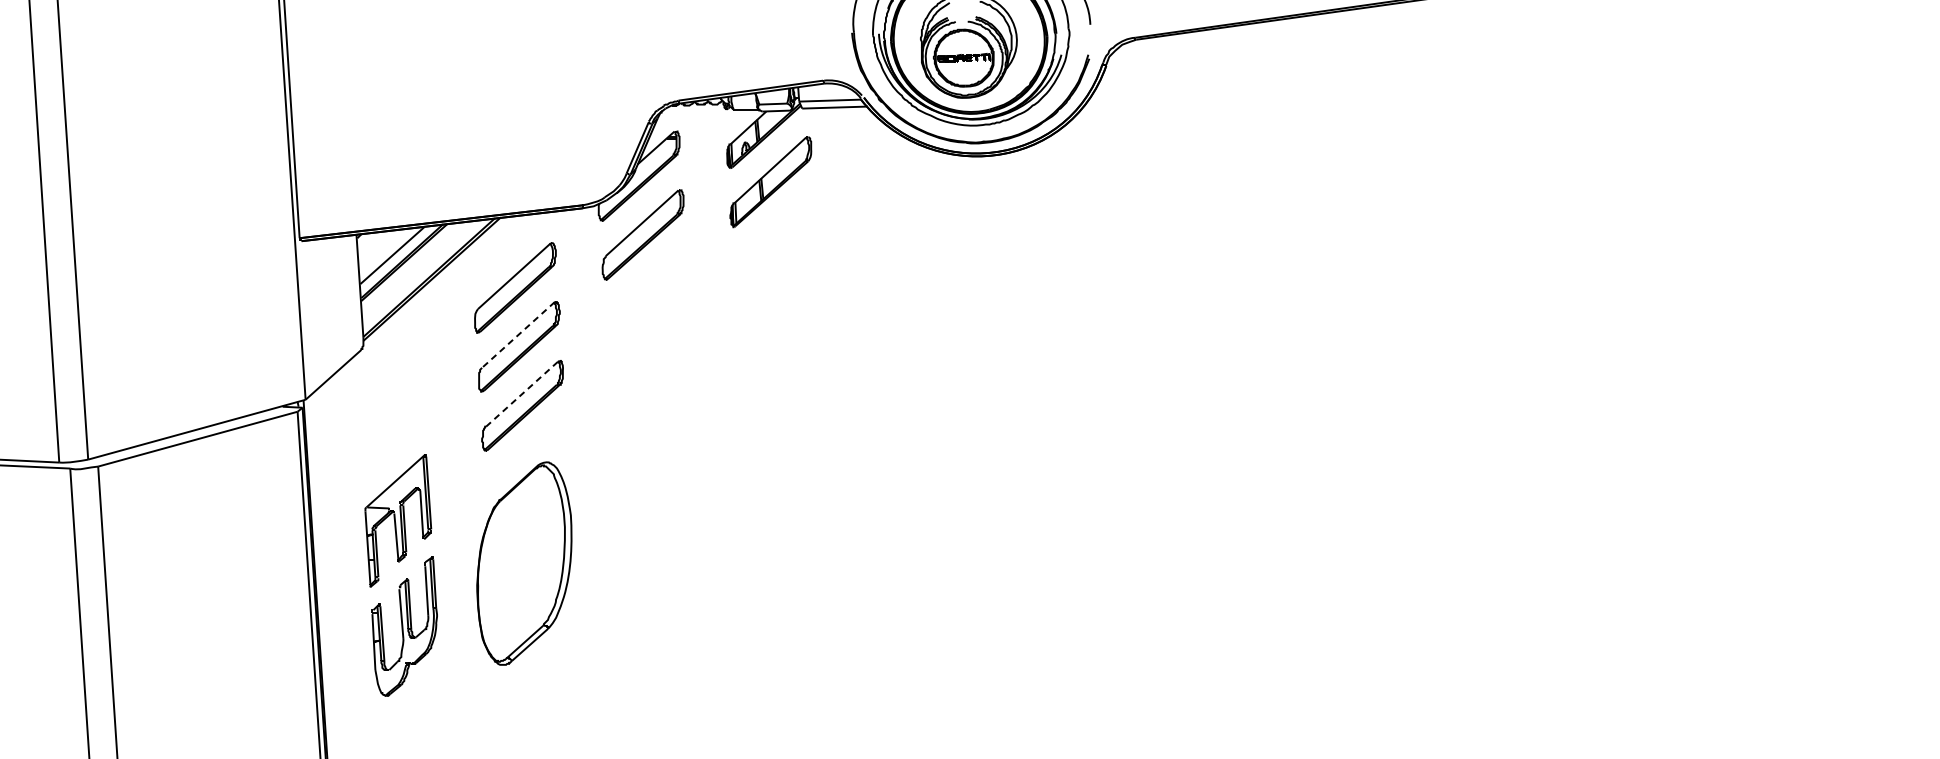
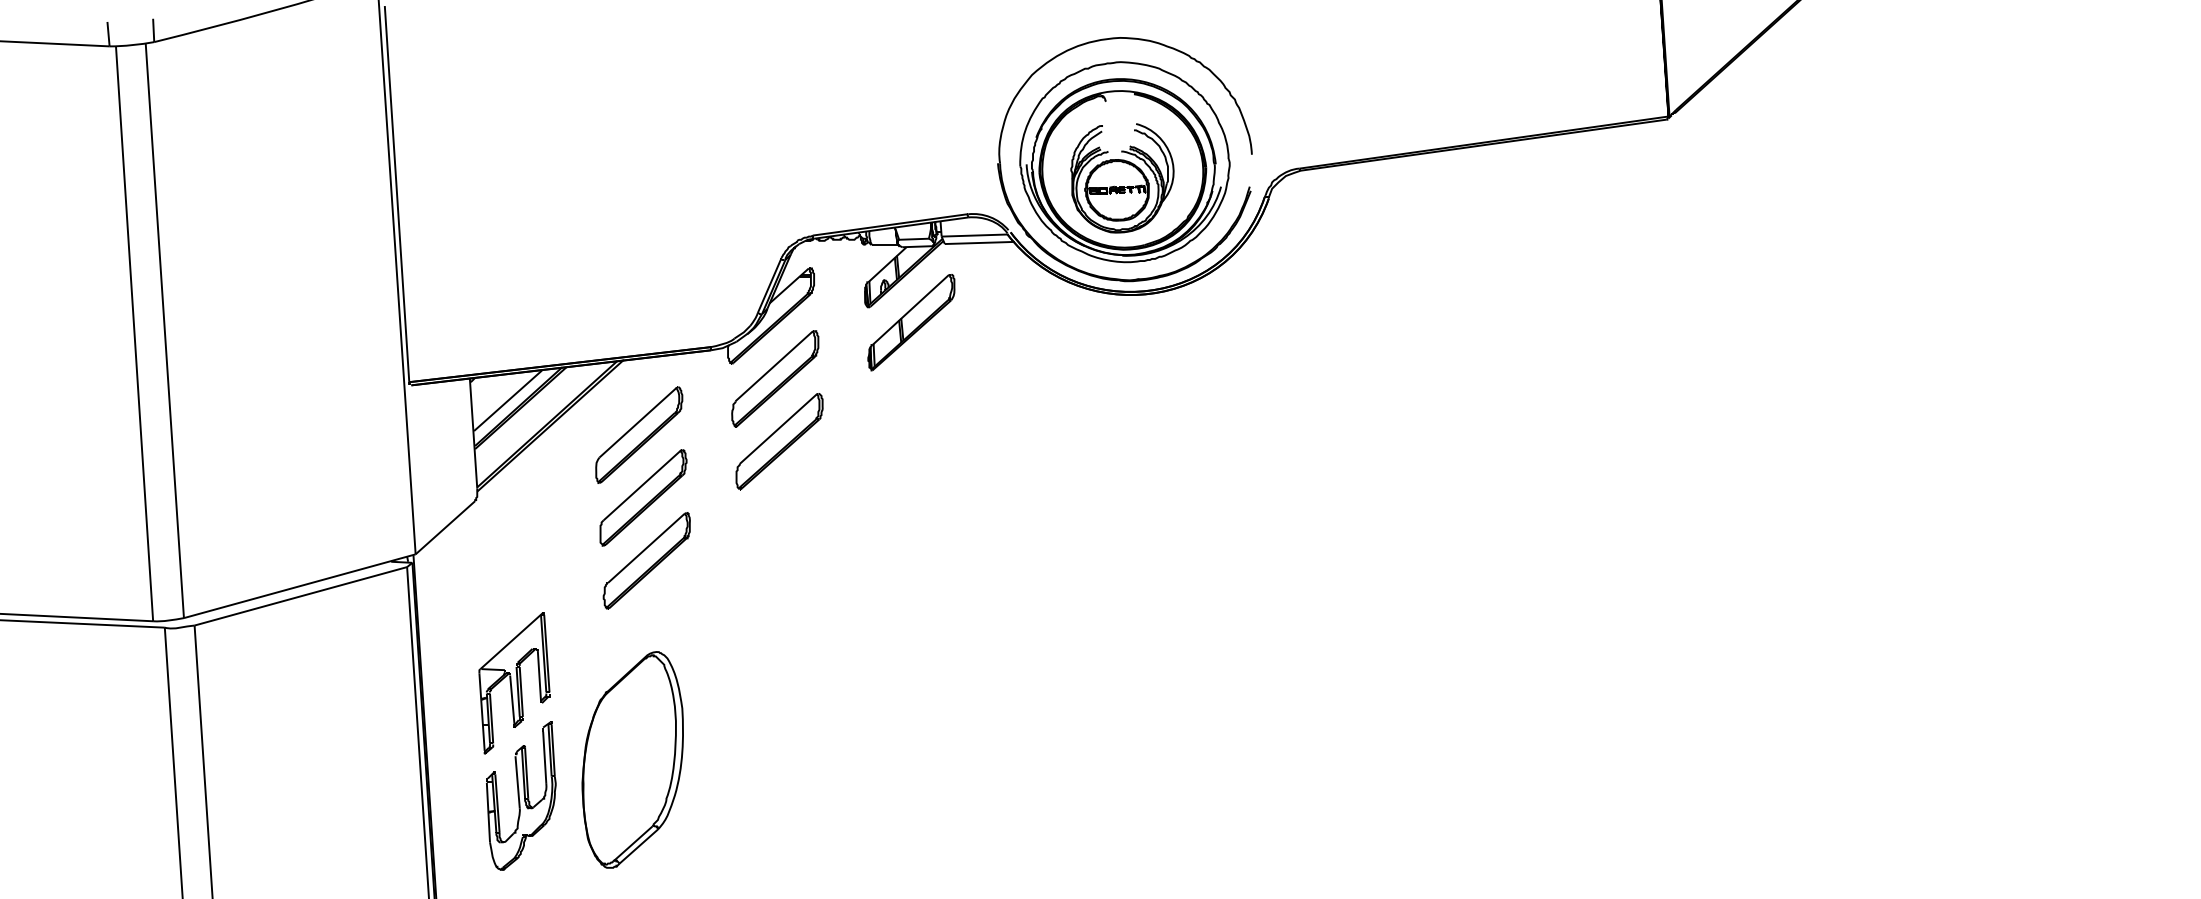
part: (647, 293) -> (779, 441), added
line: (518, 335) -> (642, 485), dashed -> solid
line: (522, 394) -> (646, 548), dashed -> solid
part: (524, 563) -> (632, 759), moved

